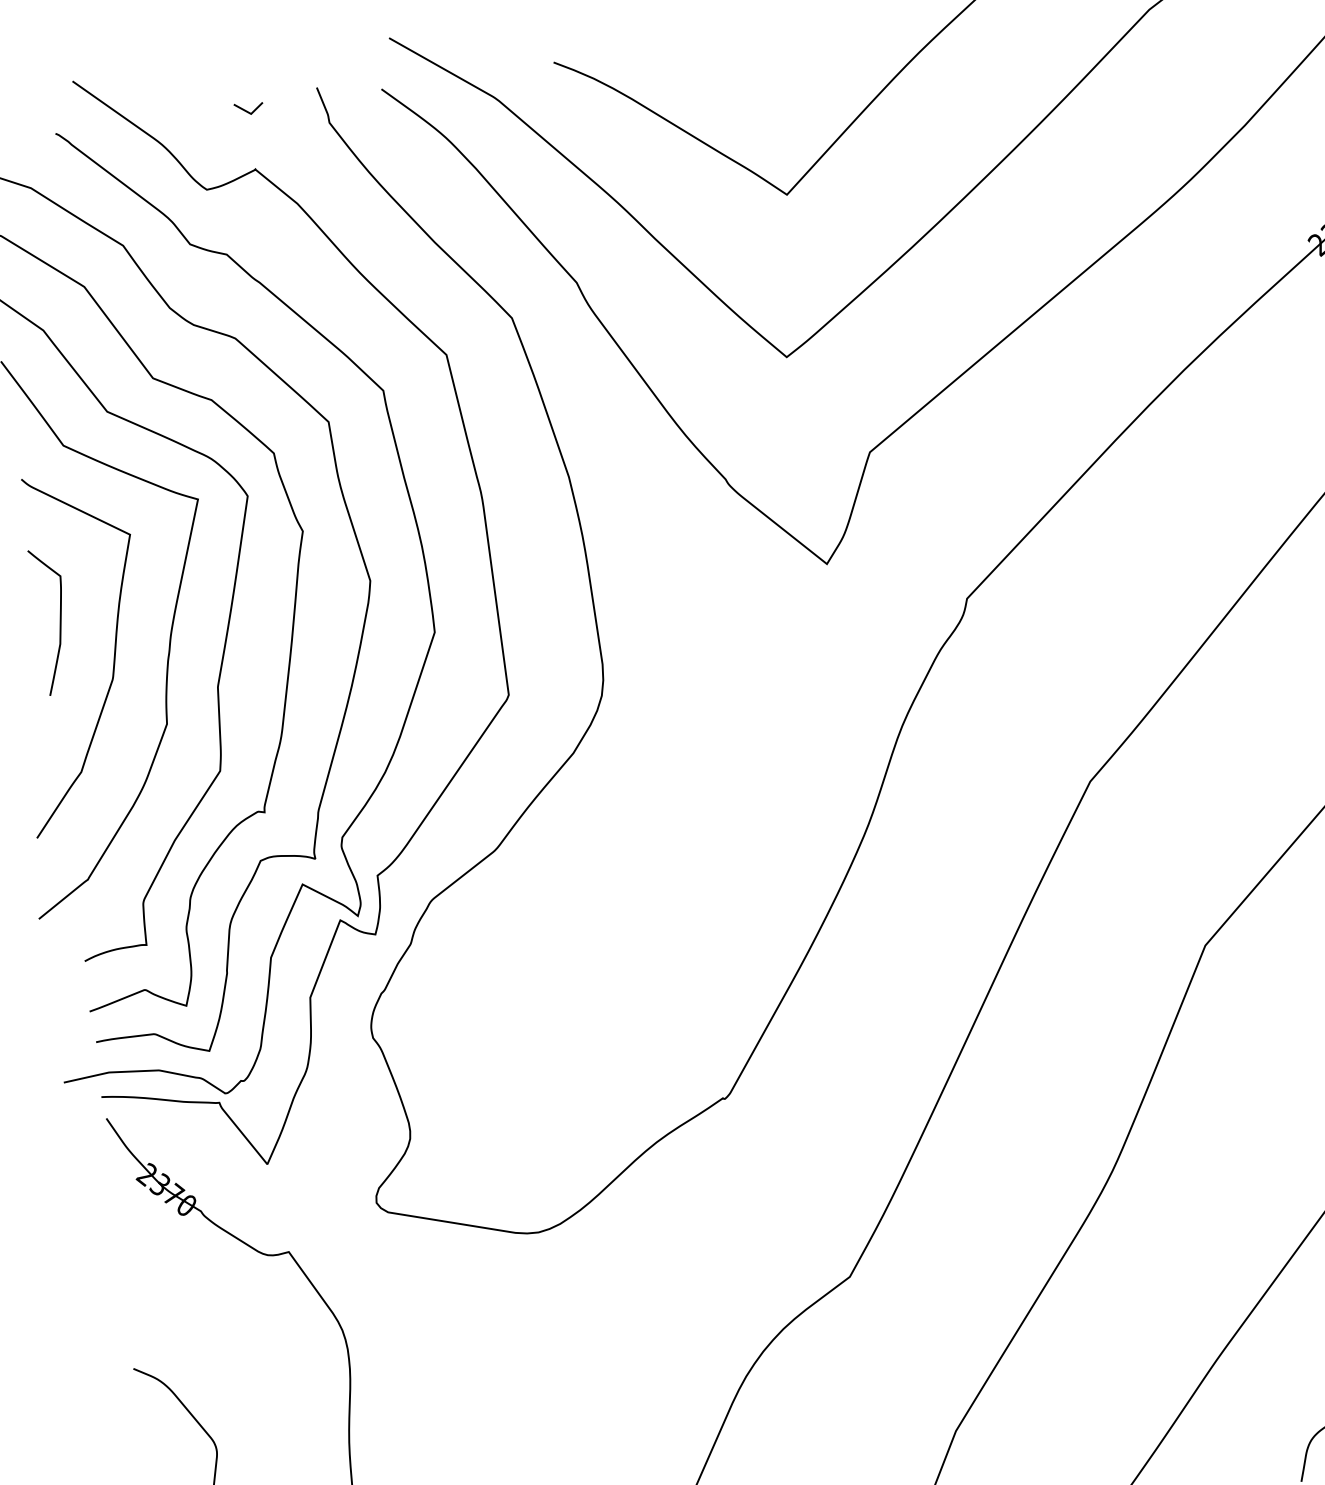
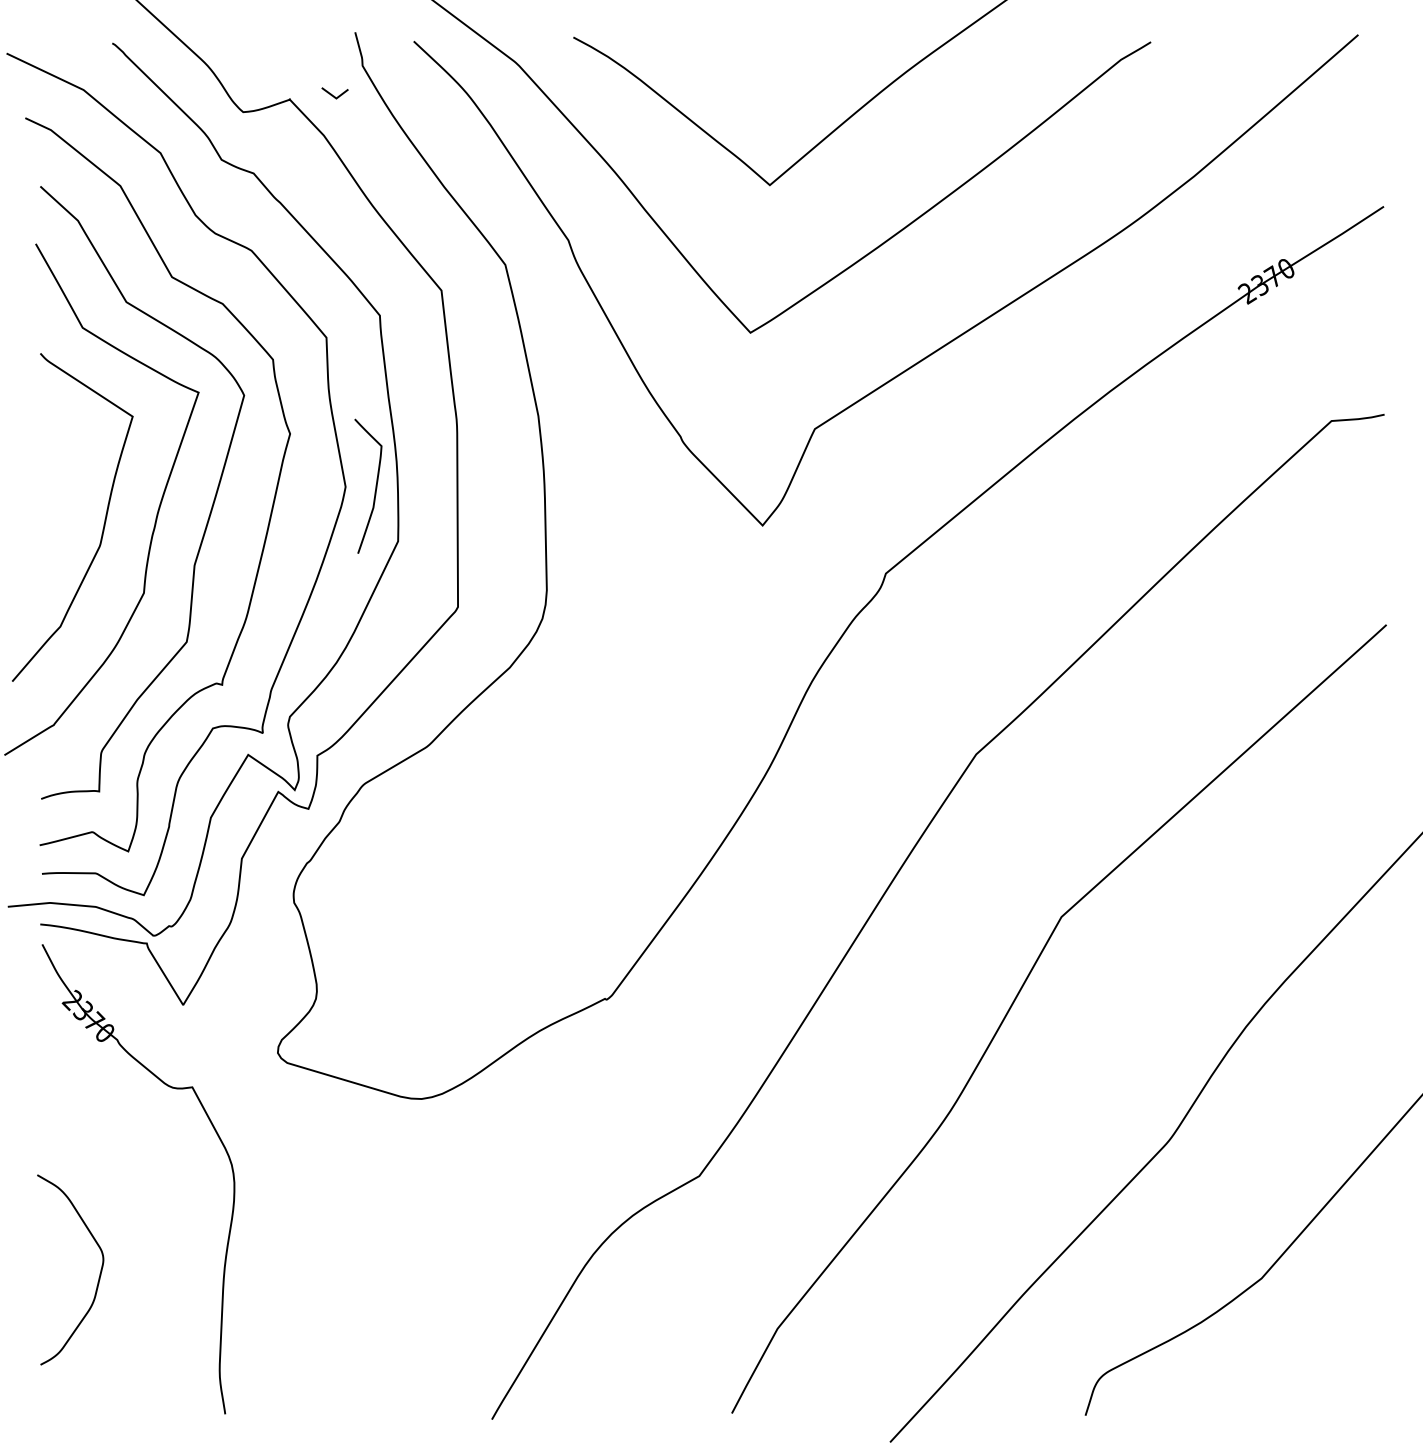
line: (248, 110) -> (334, 95), moved
curve: (59, 619) -> (375, 485), moved

